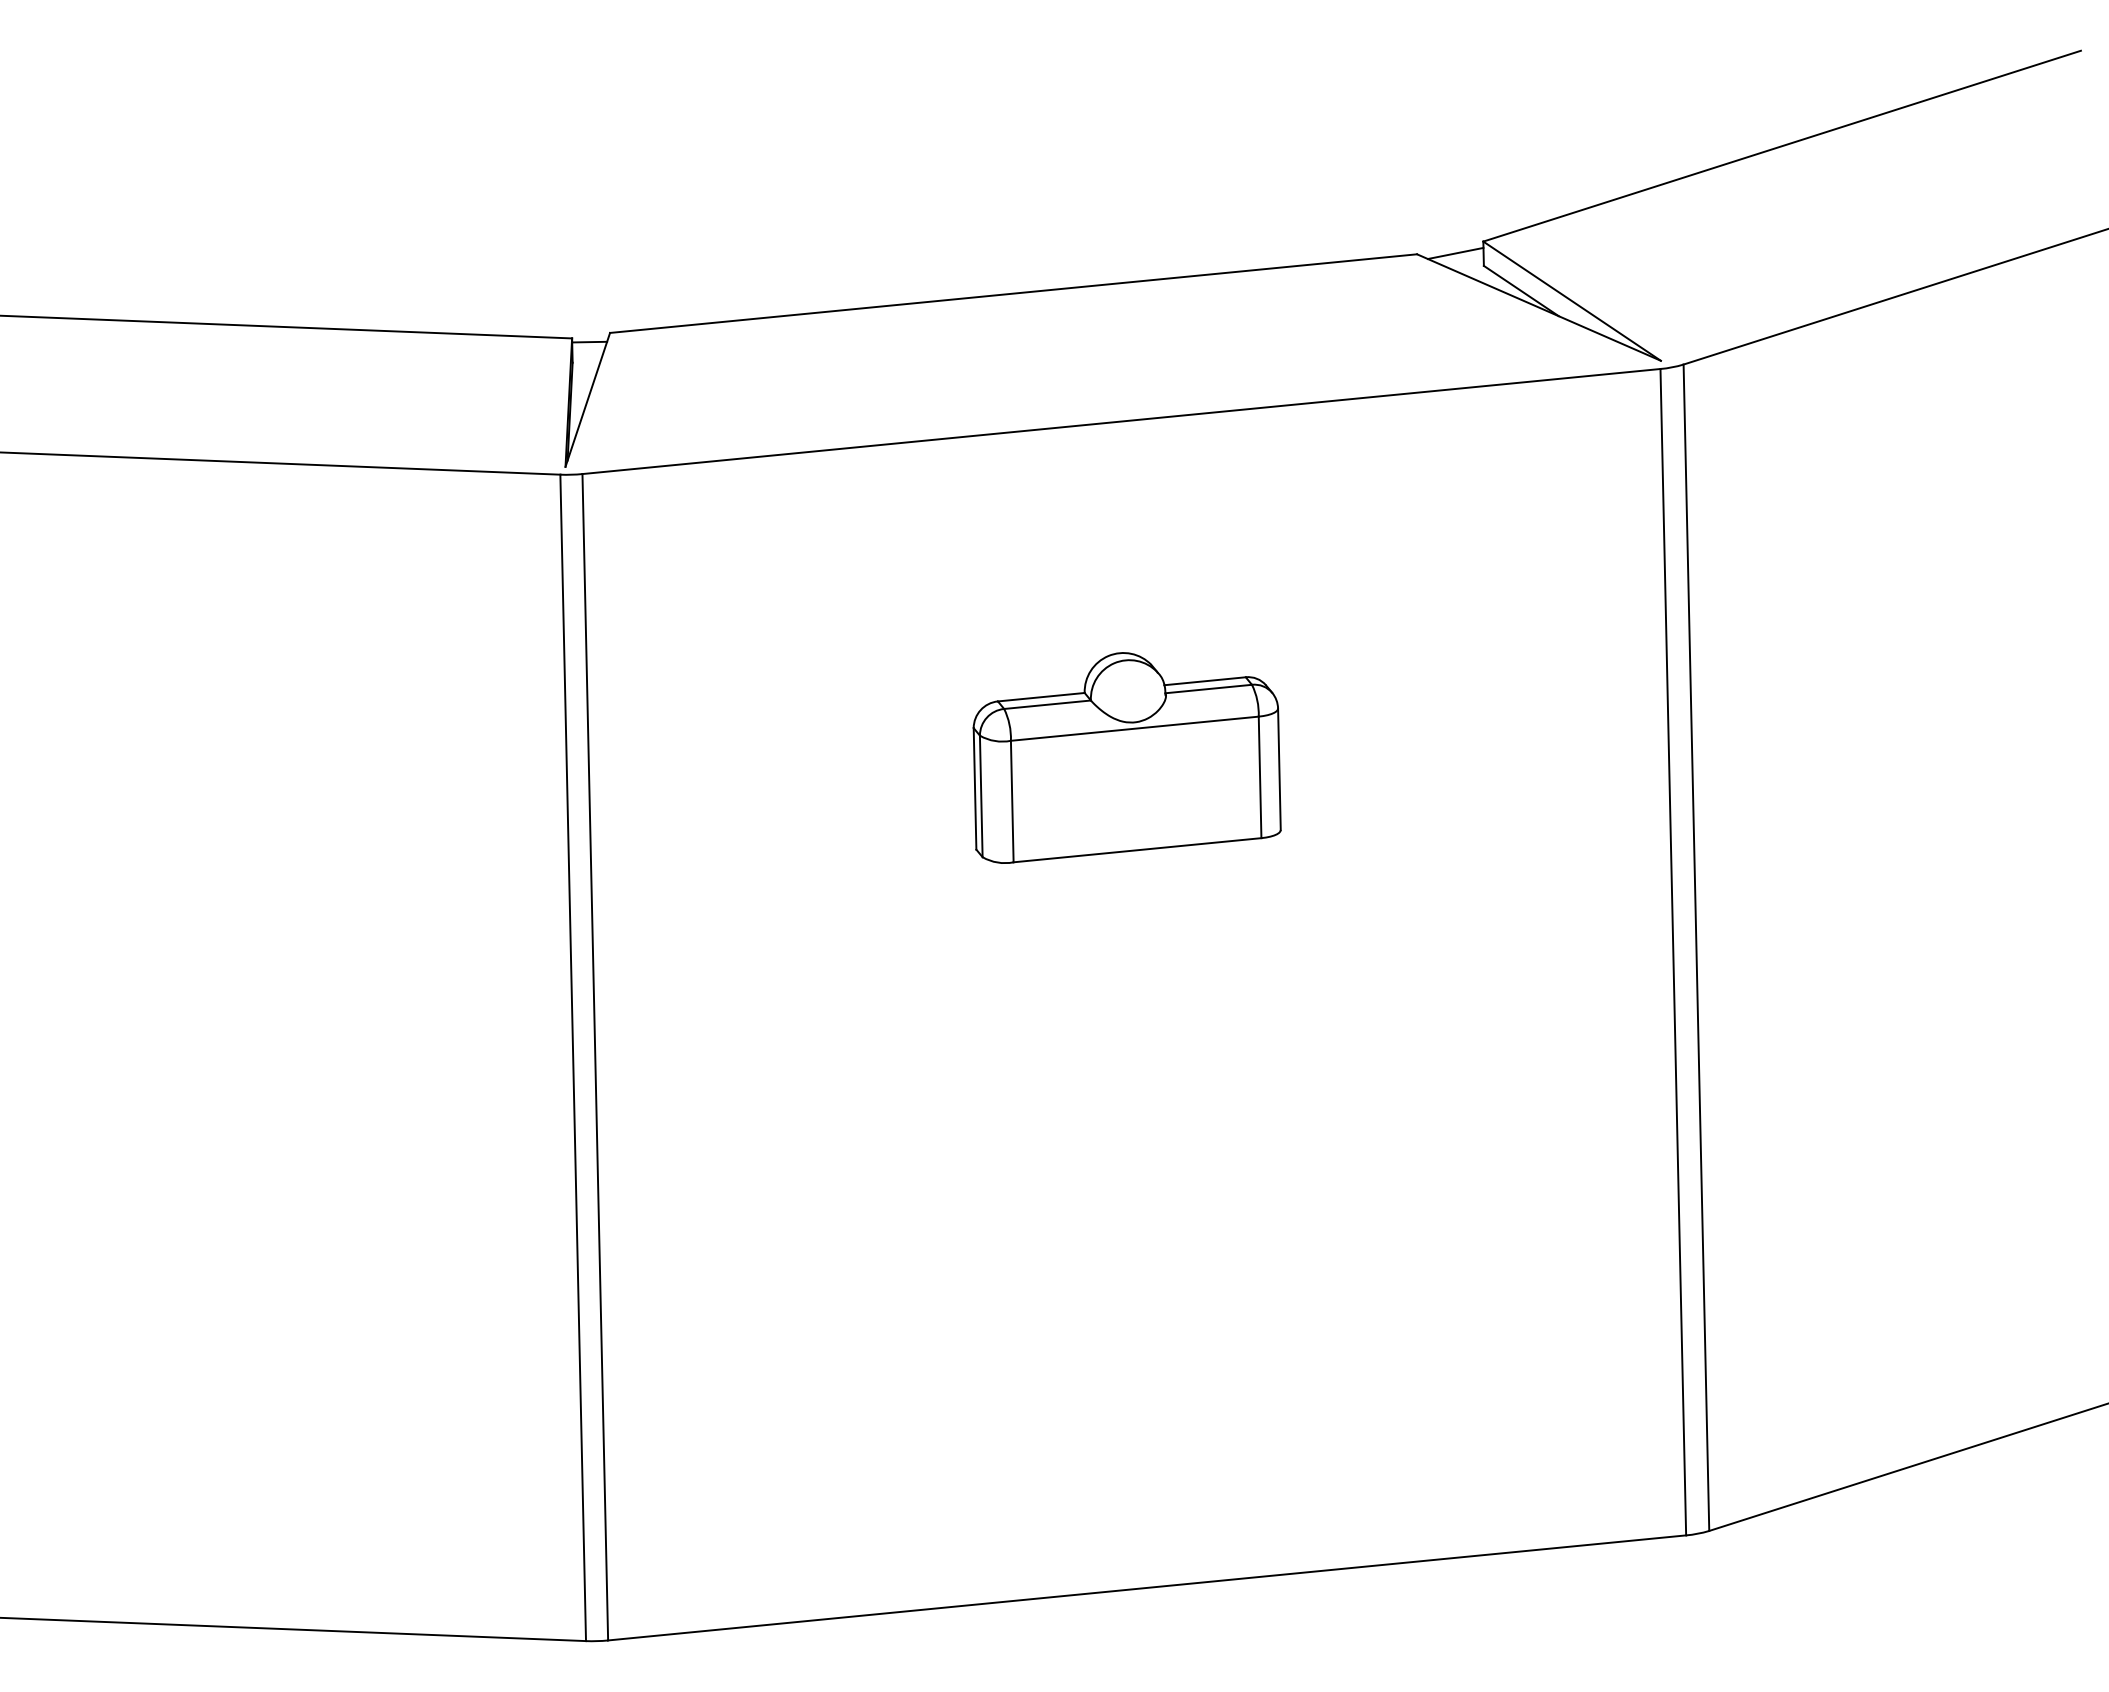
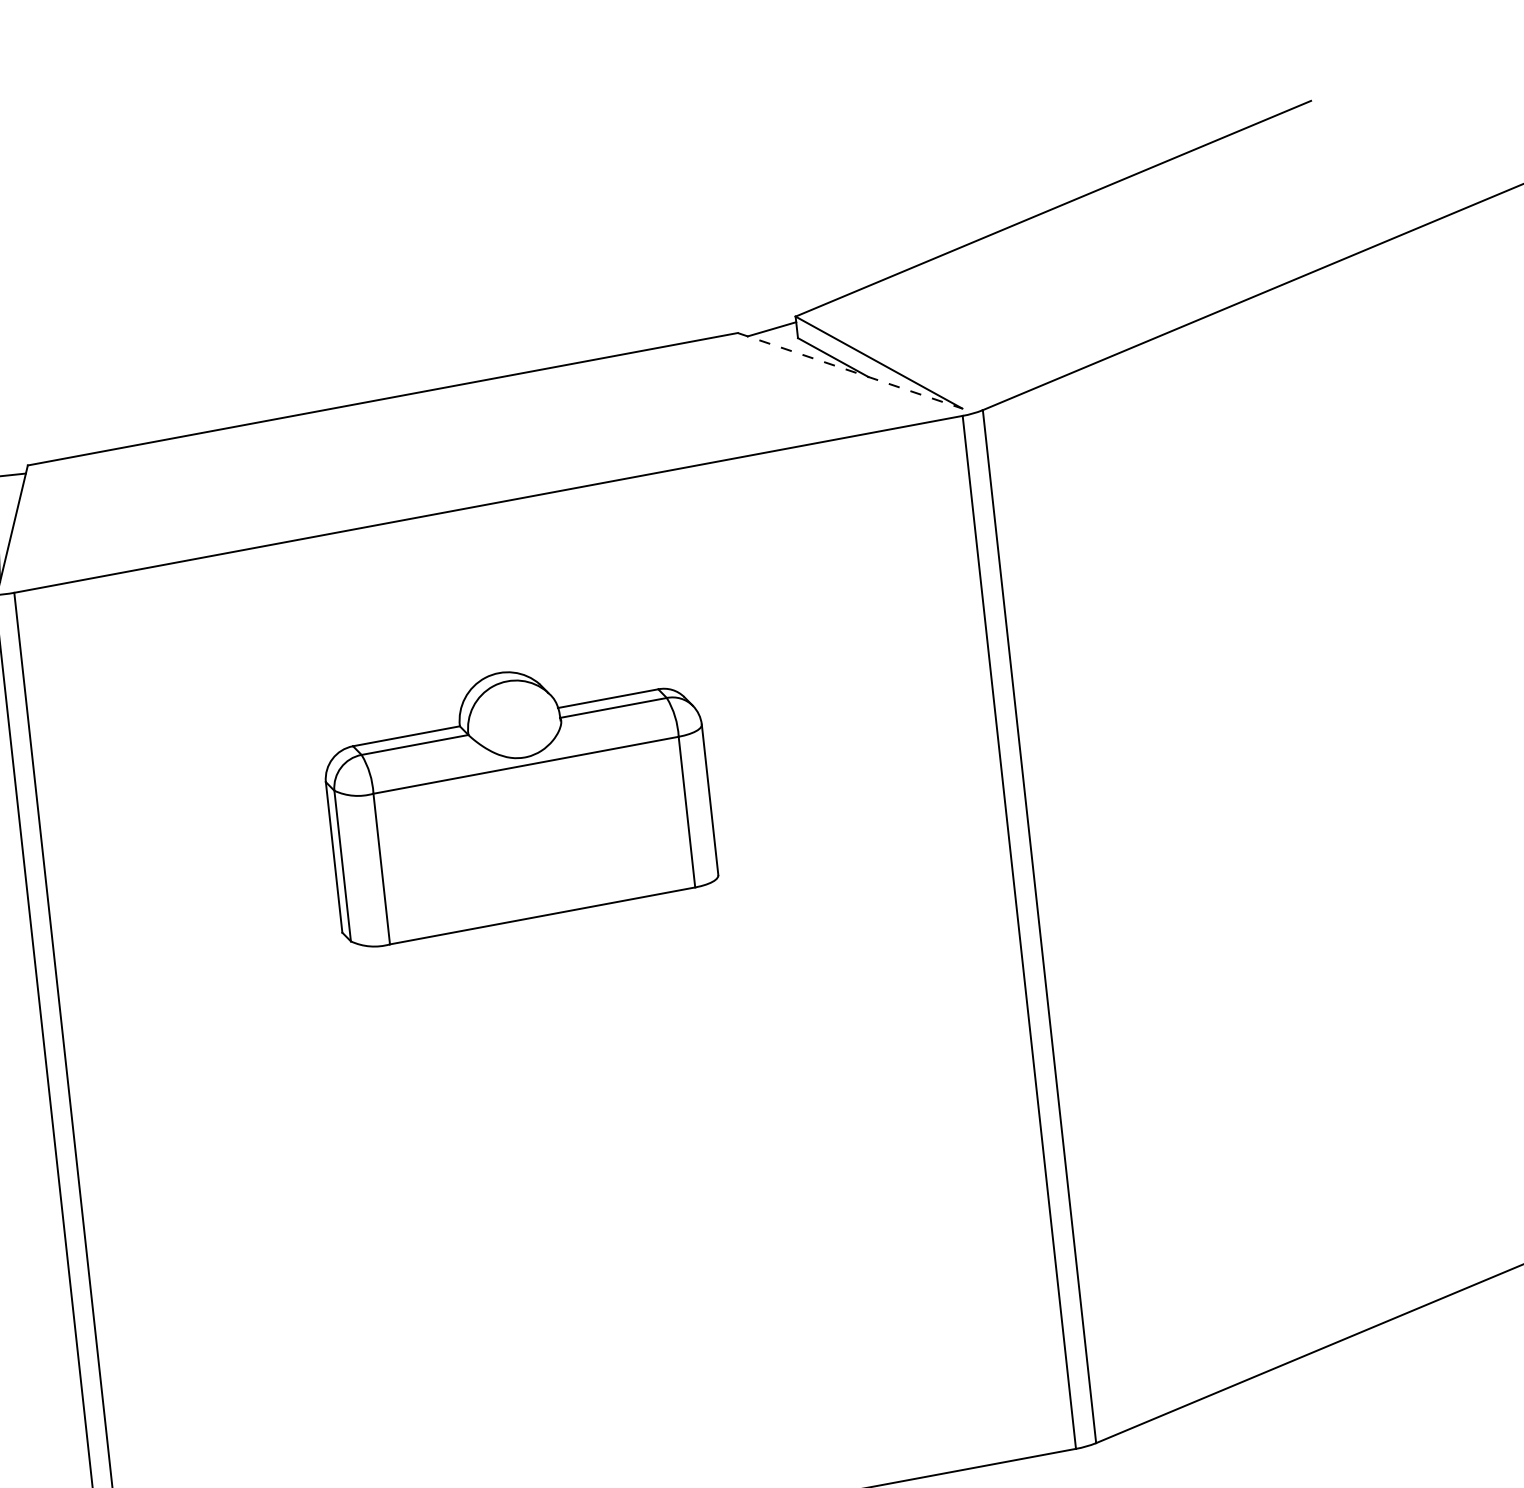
line: (1539, 307) -> (850, 370), solid -> dashed
part: (1126, 757) -> (519, 802), size x1.4

